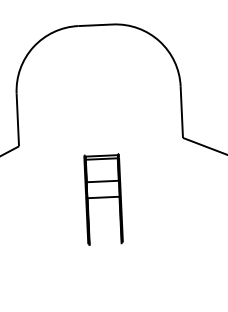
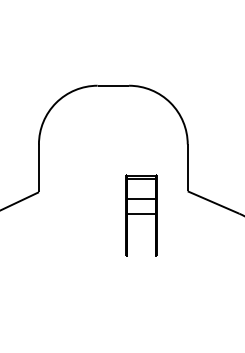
part: (103, 199) -> (141, 215), moved

